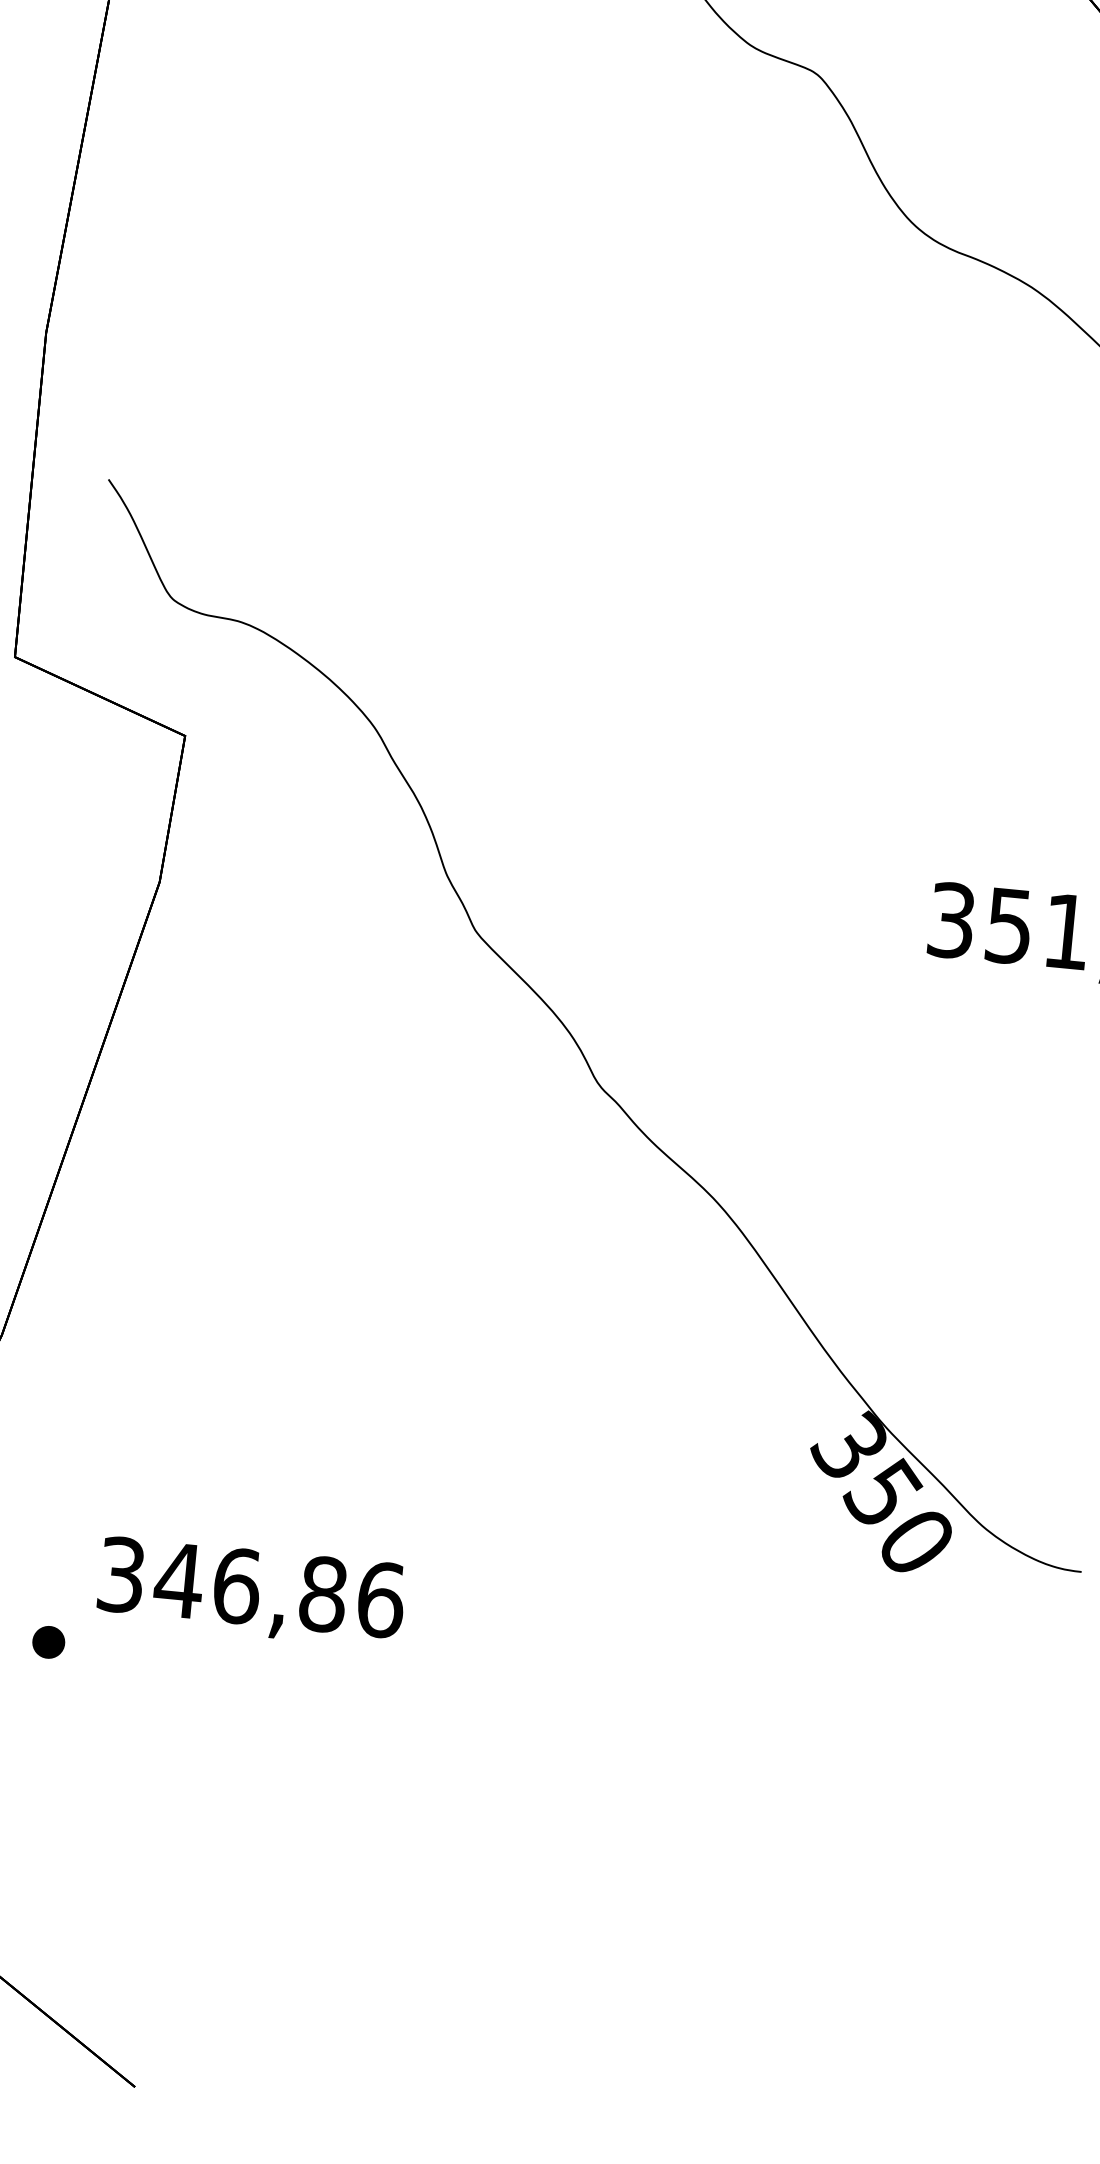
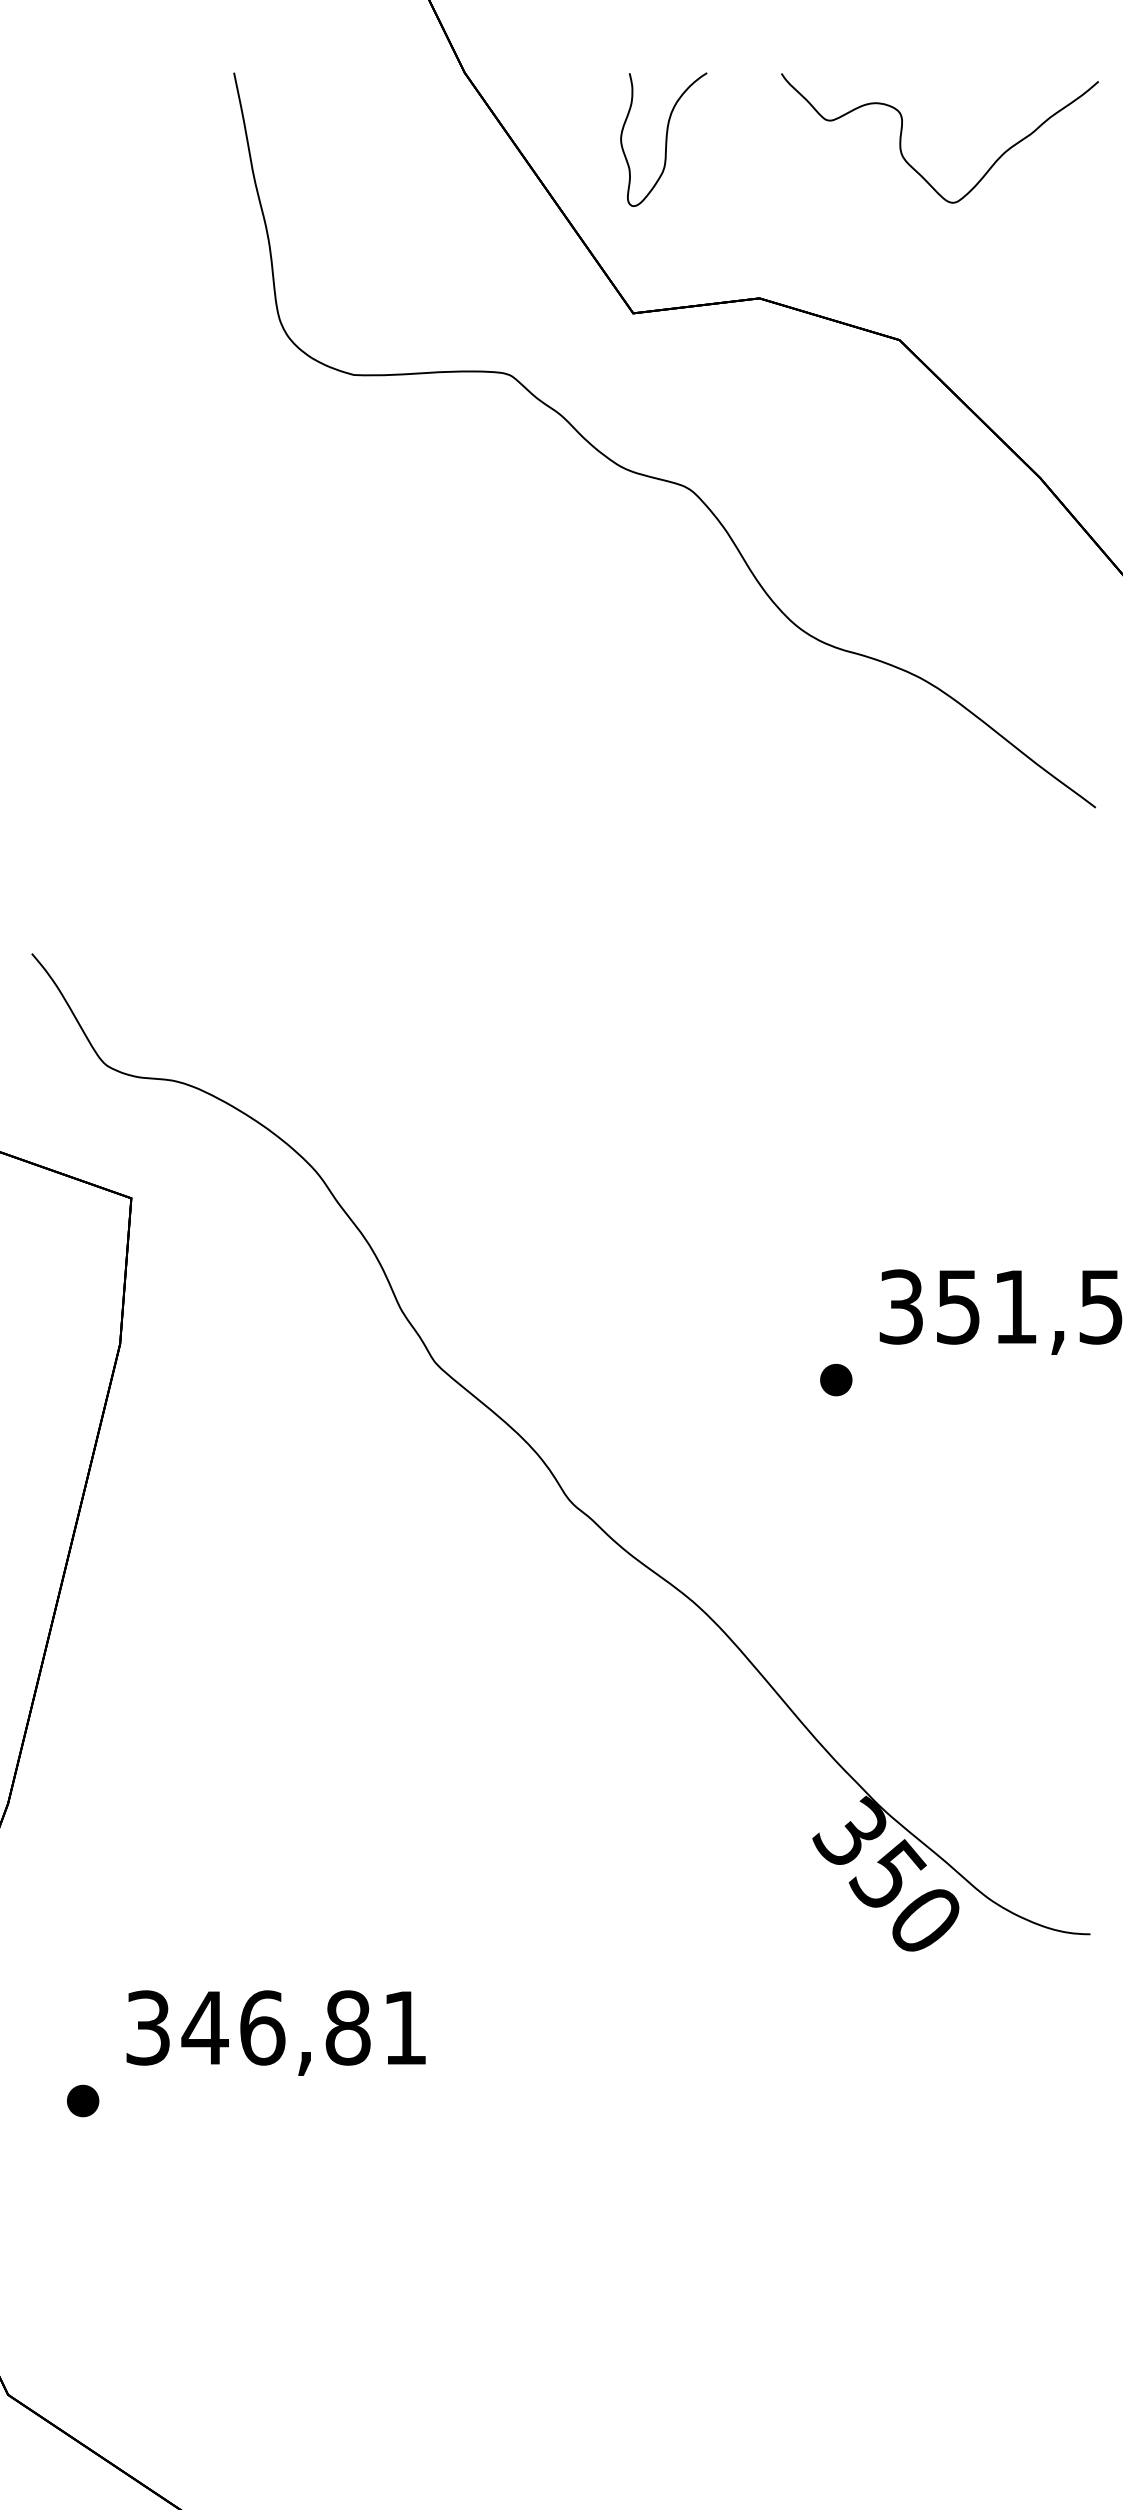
part: (879, 988) -> (836, 1380), added
text: (381, 1599) -> (405, 2027), 346,86 -> 346,81

